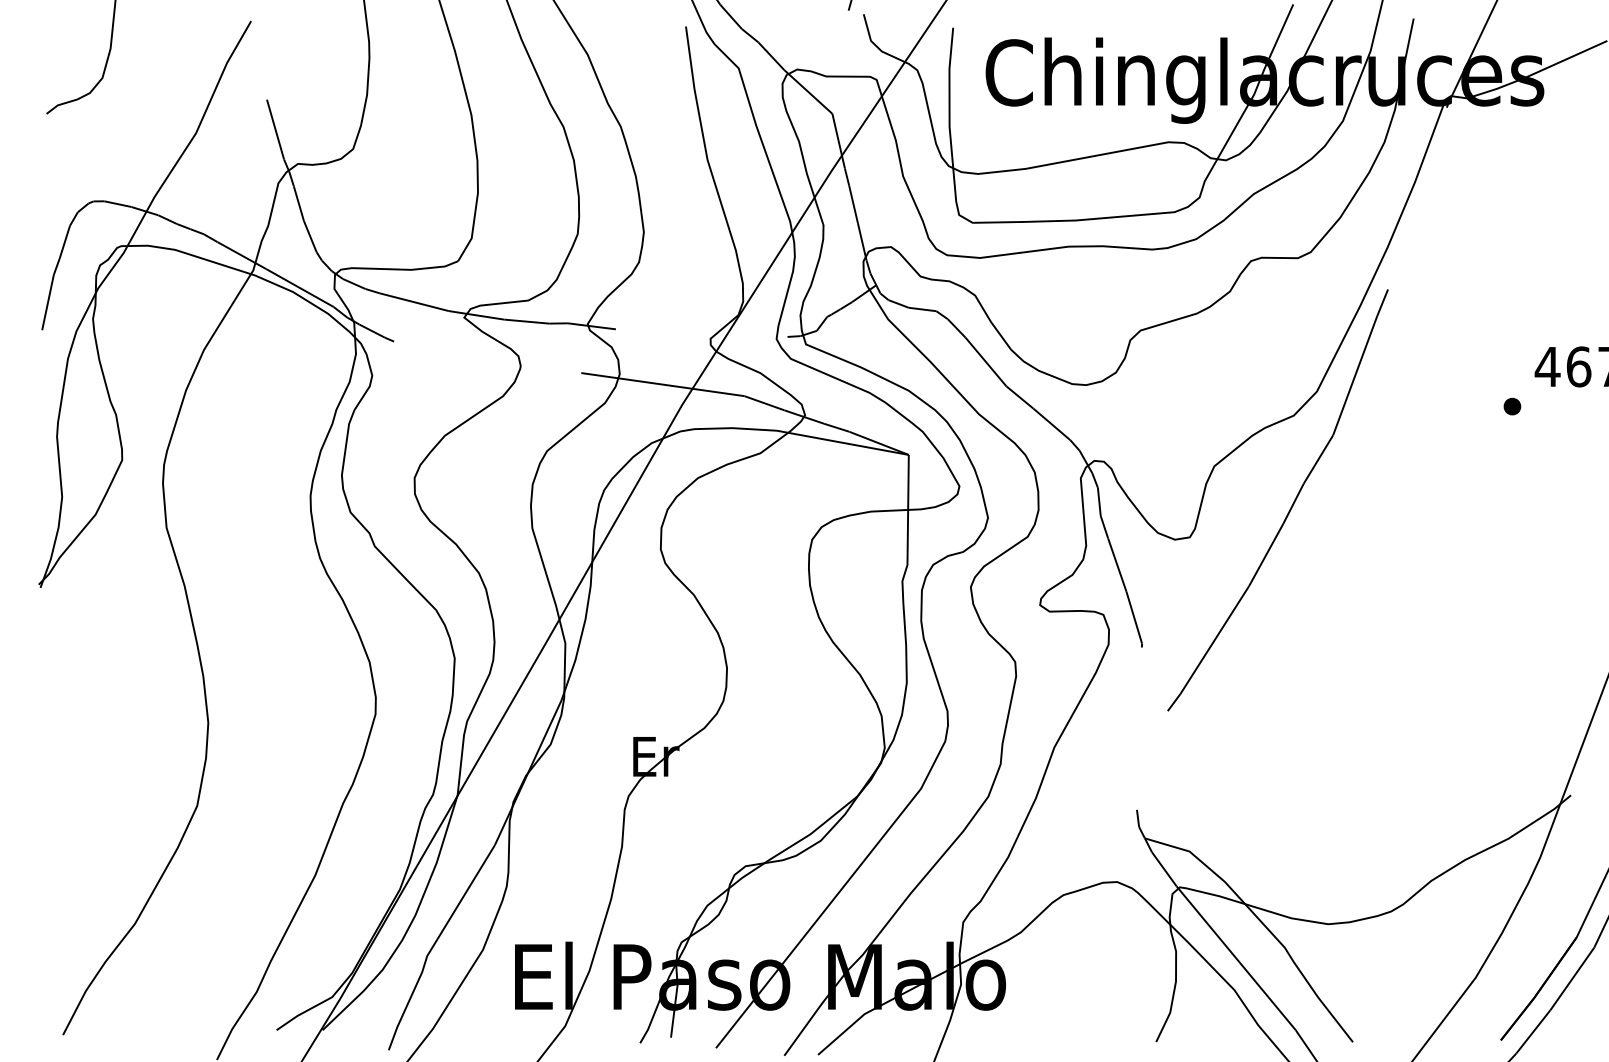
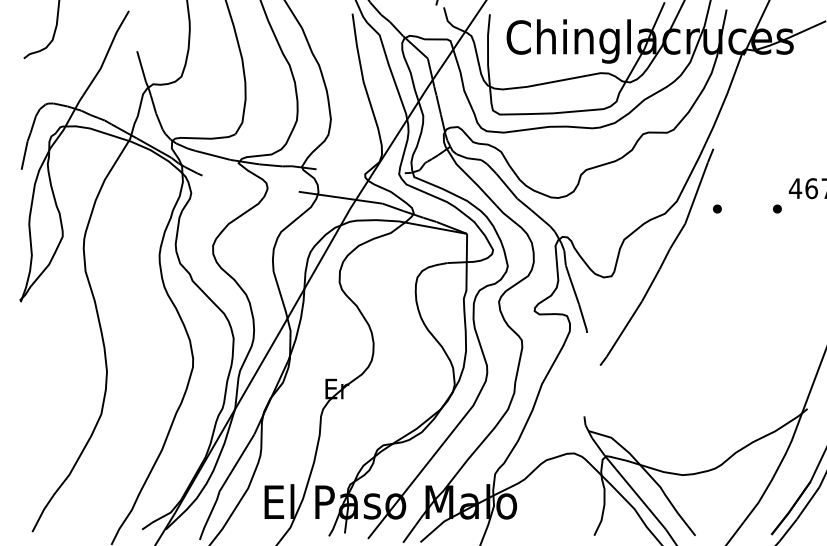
part: (1395, 405) -> (717, 208), added

